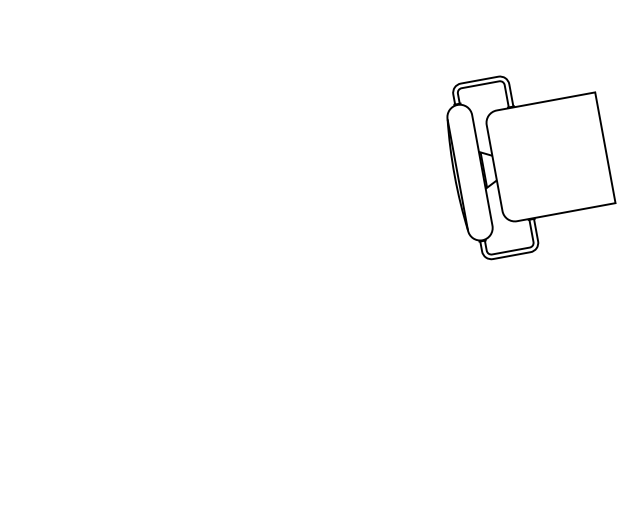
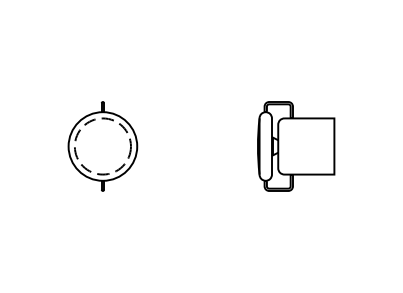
part: (148, 231) -> (102, 146), added

